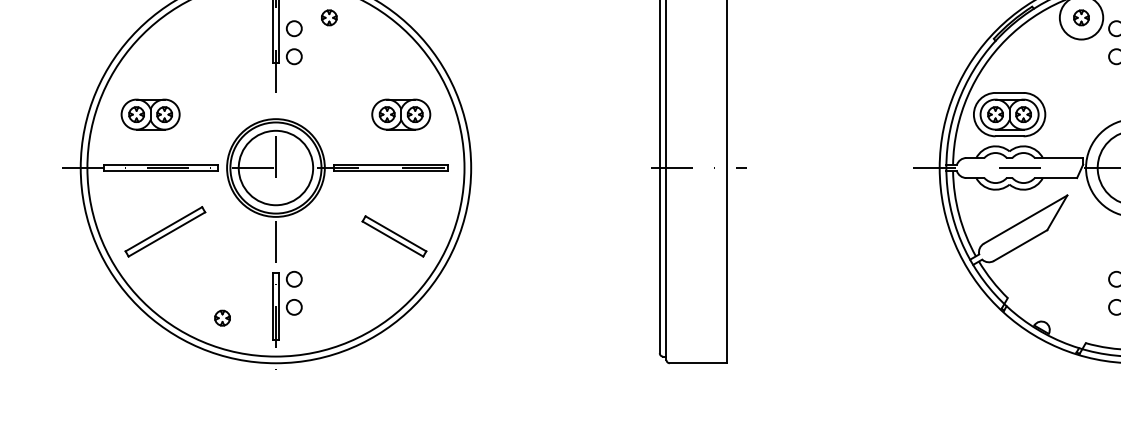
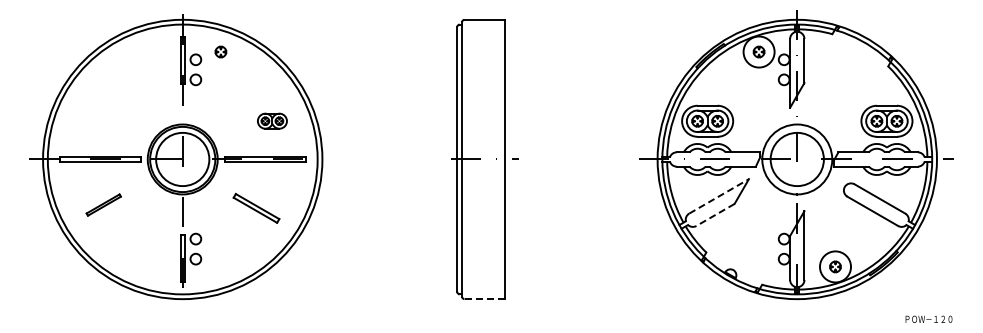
part: (149, 113) -> (92, 120), removed
part: (401, 113) -> (272, 120), size x0.7
line: (1026, 219) -> (719, 196), solid -> dashed
part: (165, 230) -> (103, 204), size x0.6
part: (394, 235) -> (256, 207), moved
line: (1020, 246) -> (715, 215), solid -> dashed
part: (222, 317) -> (144, 266), removed
line: (697, 363) -> (484, 299), solid -> dashed

